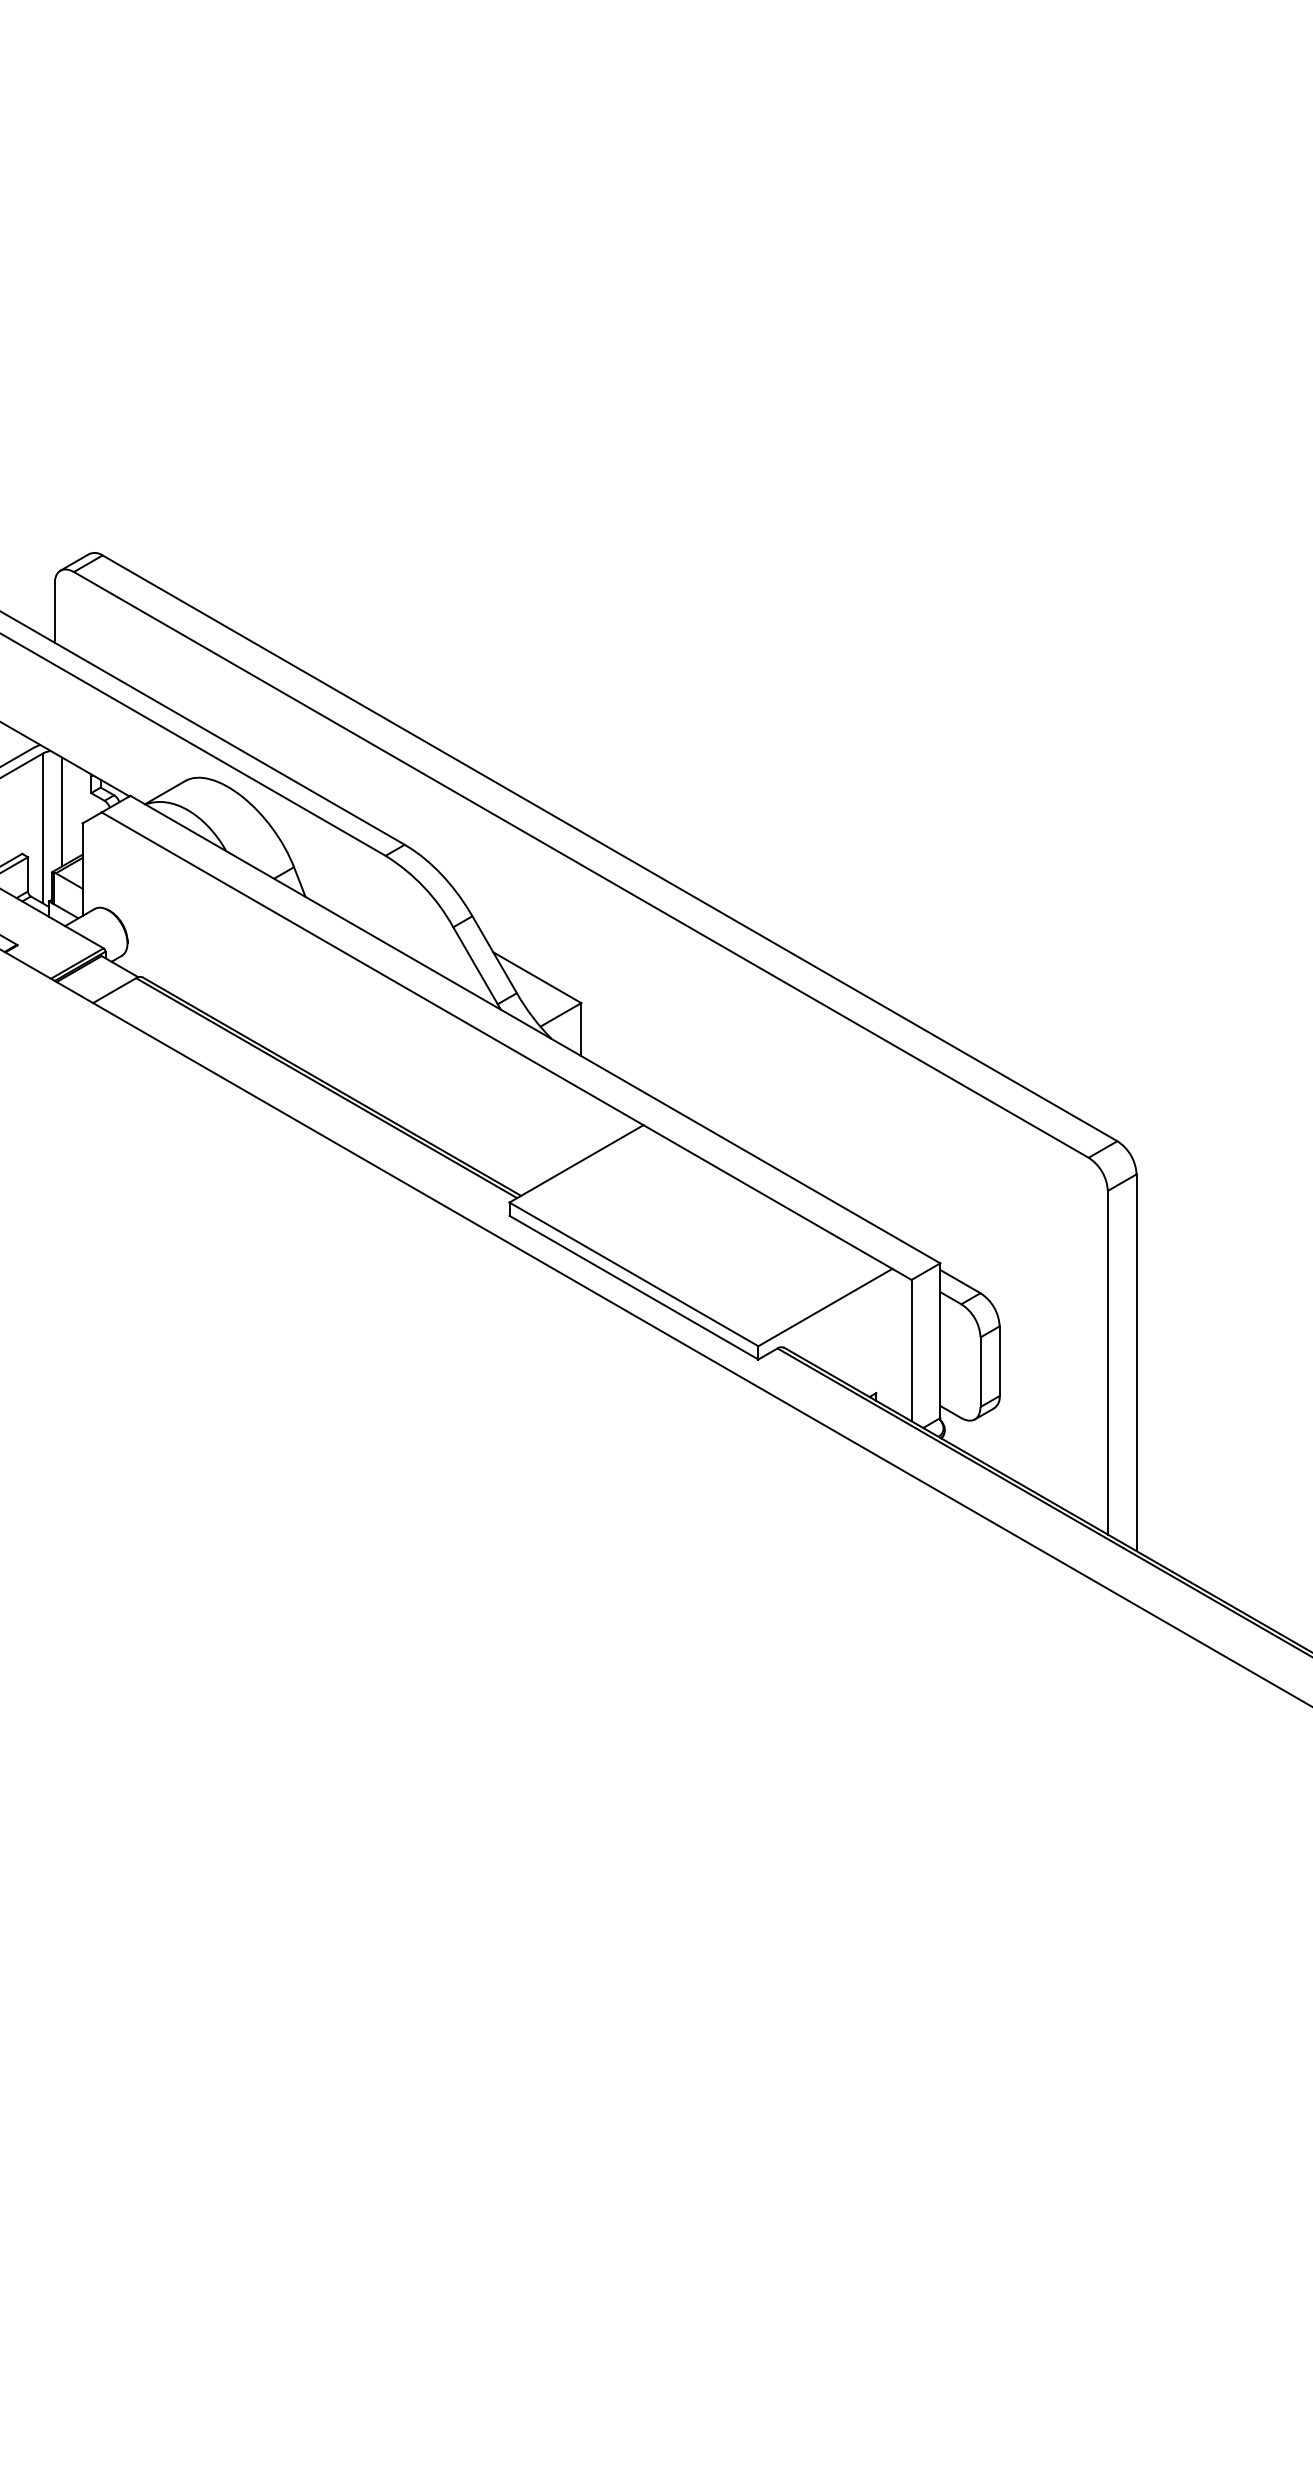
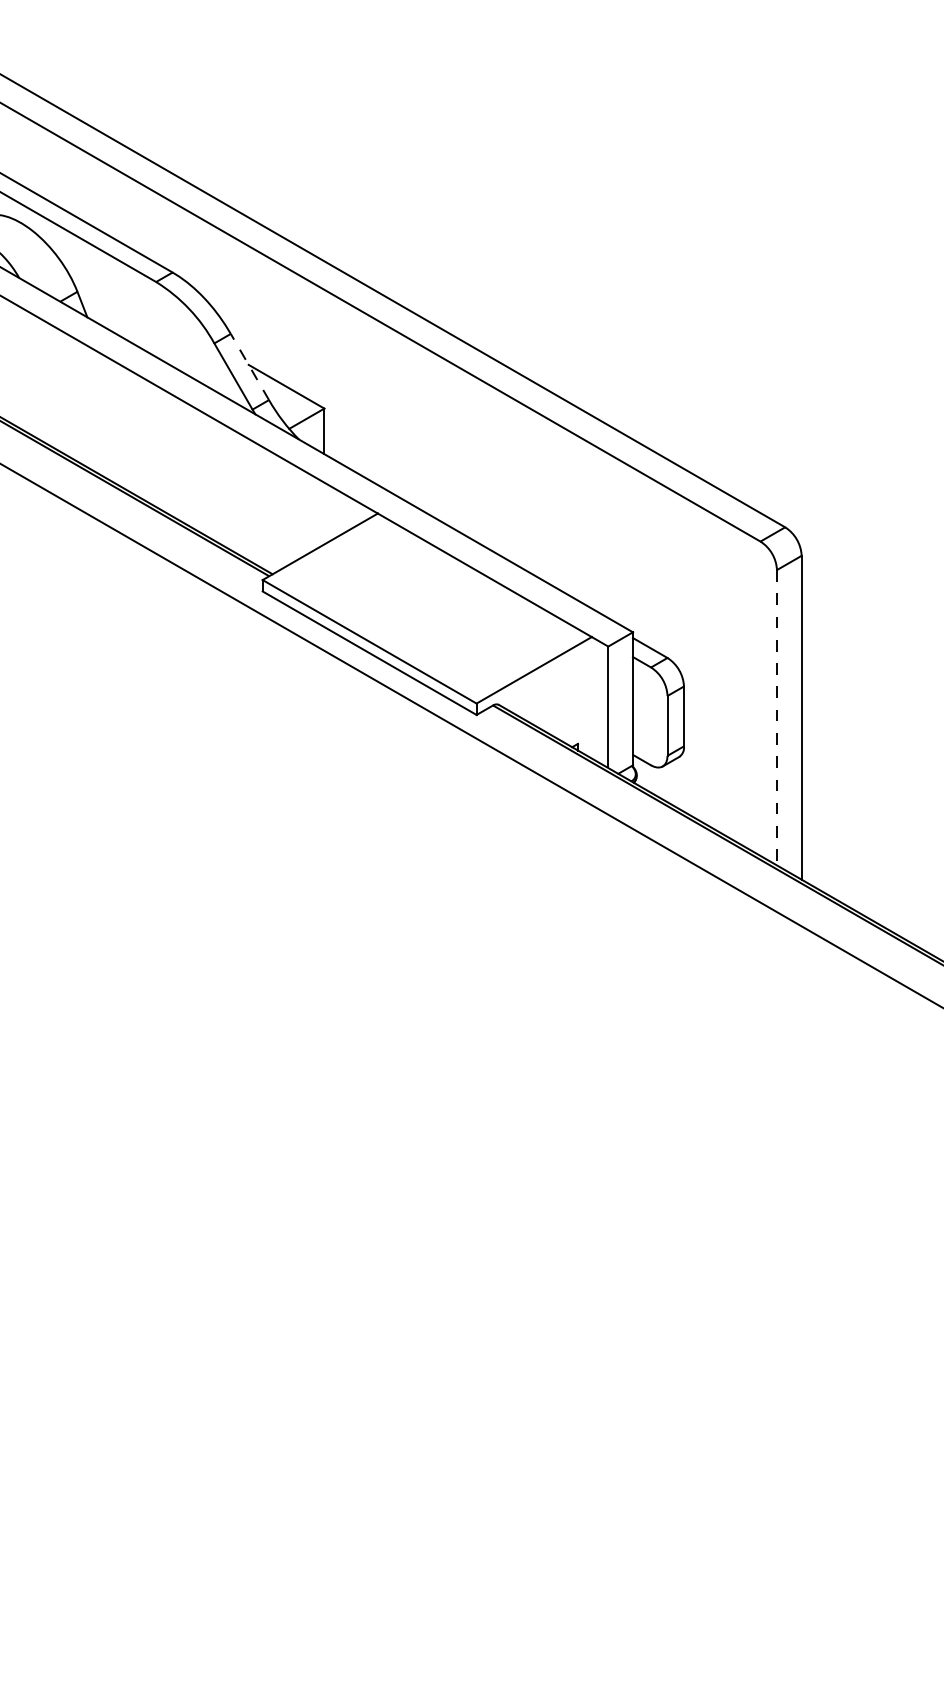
line: (494, 954) -> (249, 366), solid -> dashed
line: (1107, 1362) -> (776, 717), solid -> dashed

